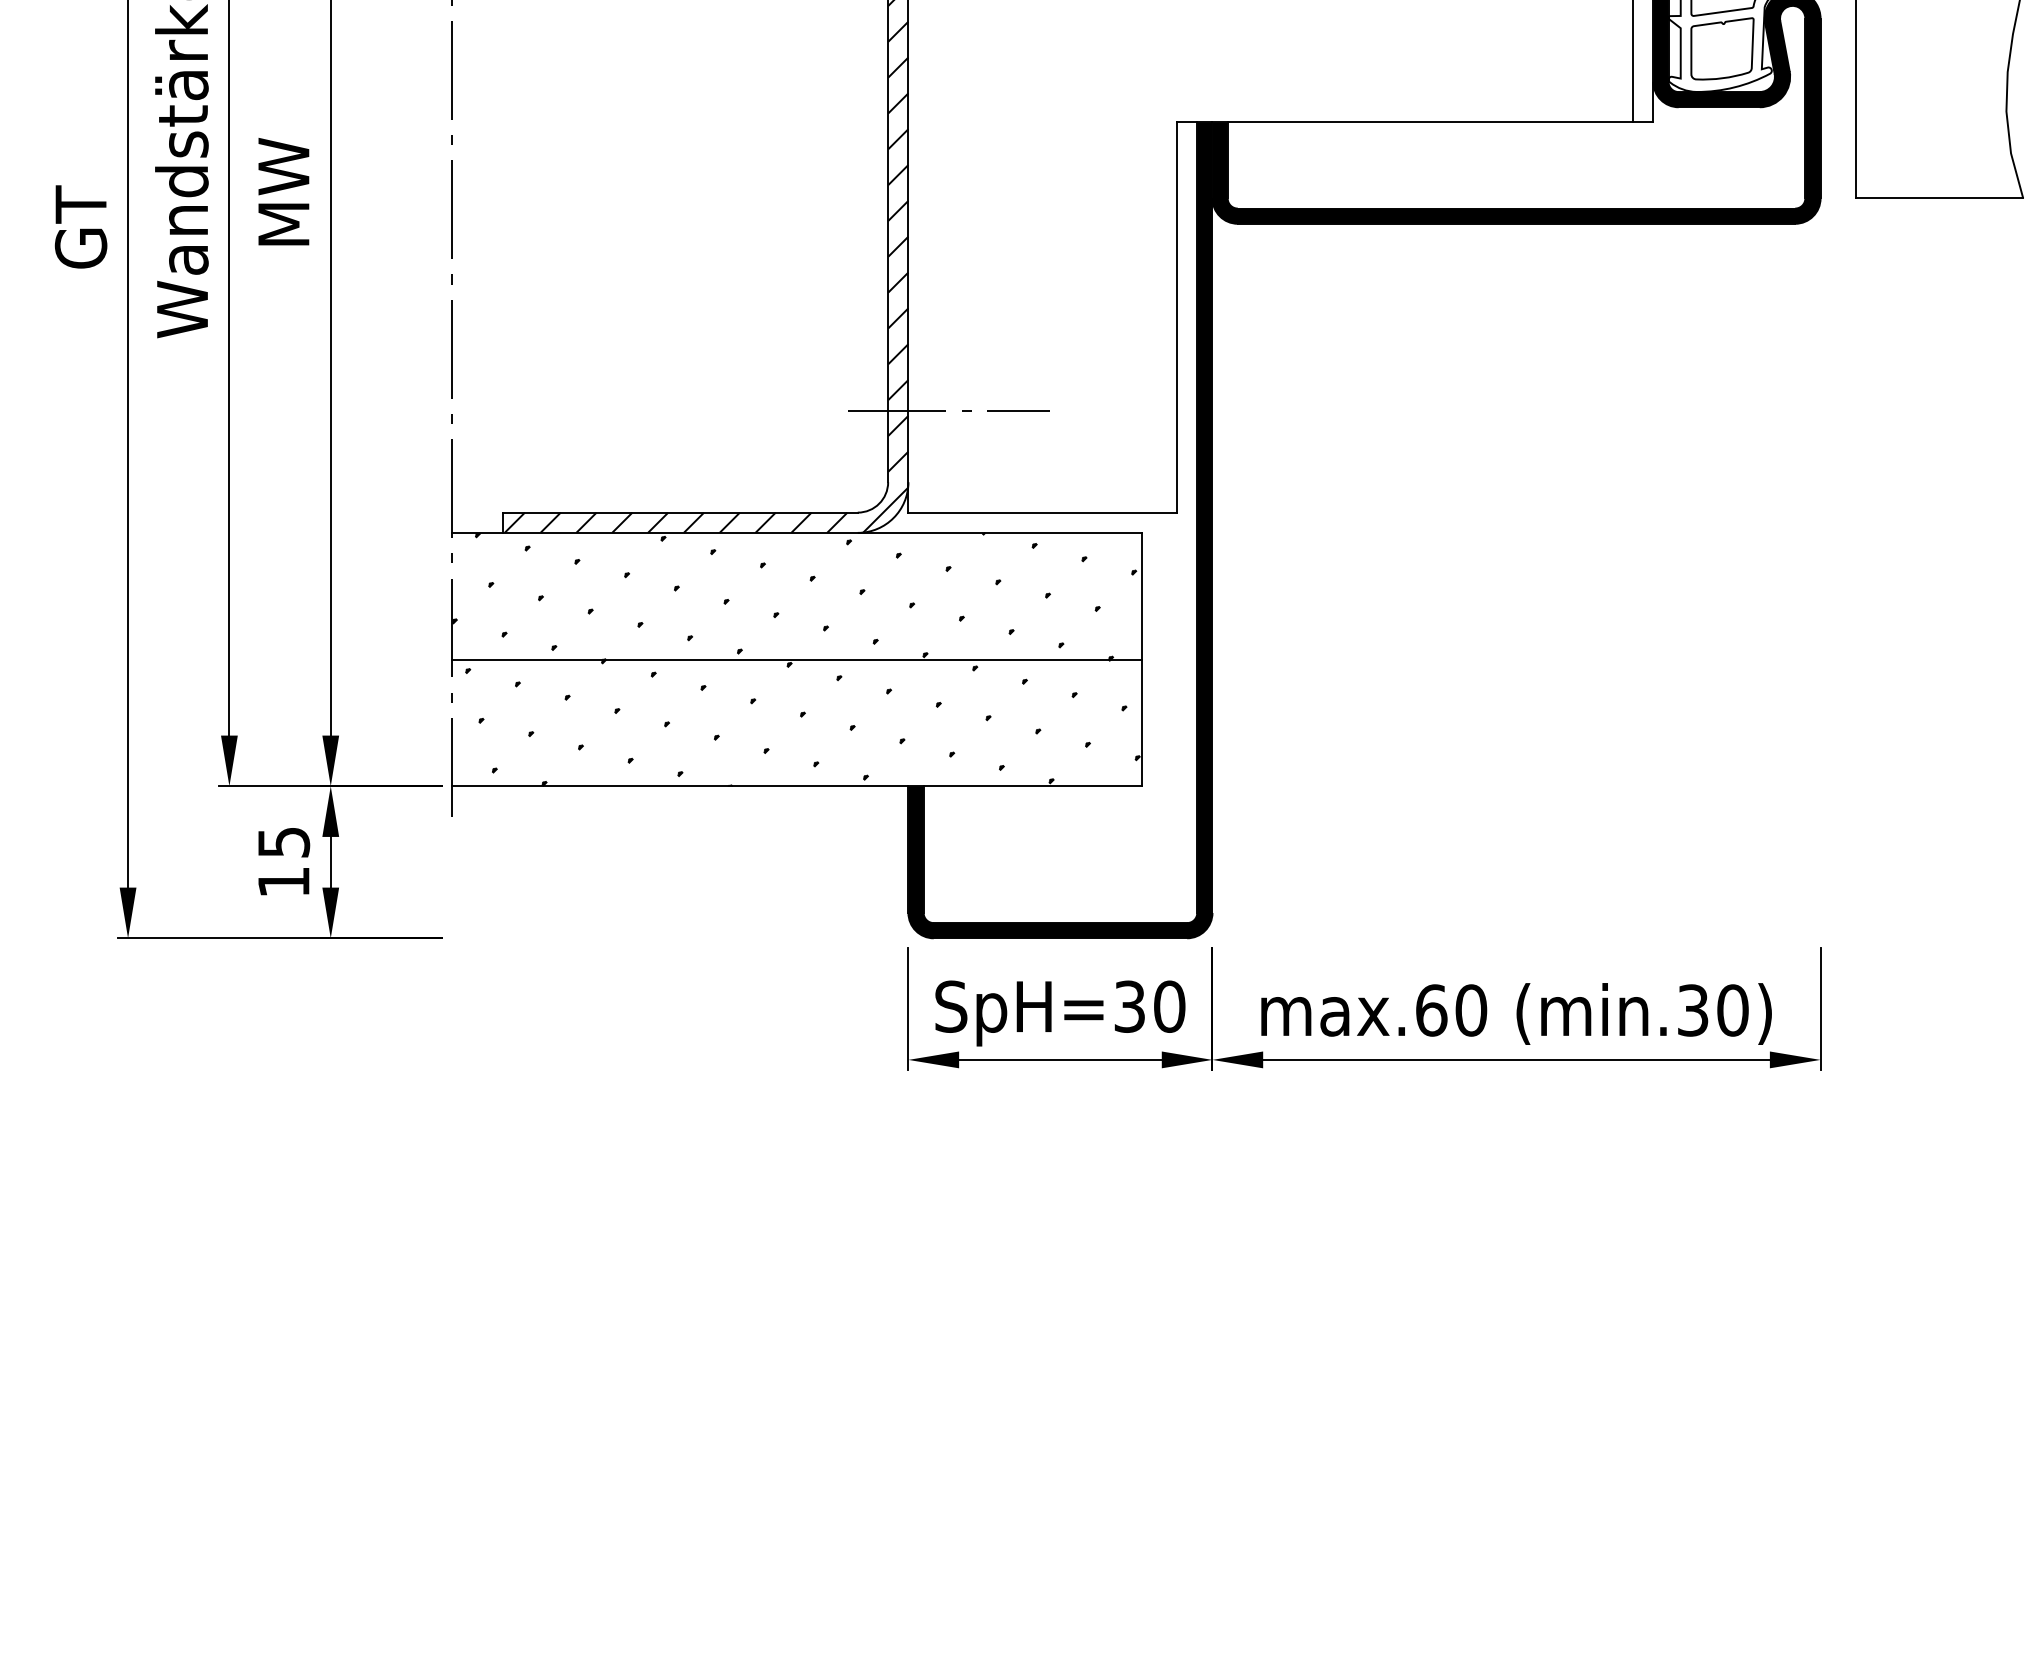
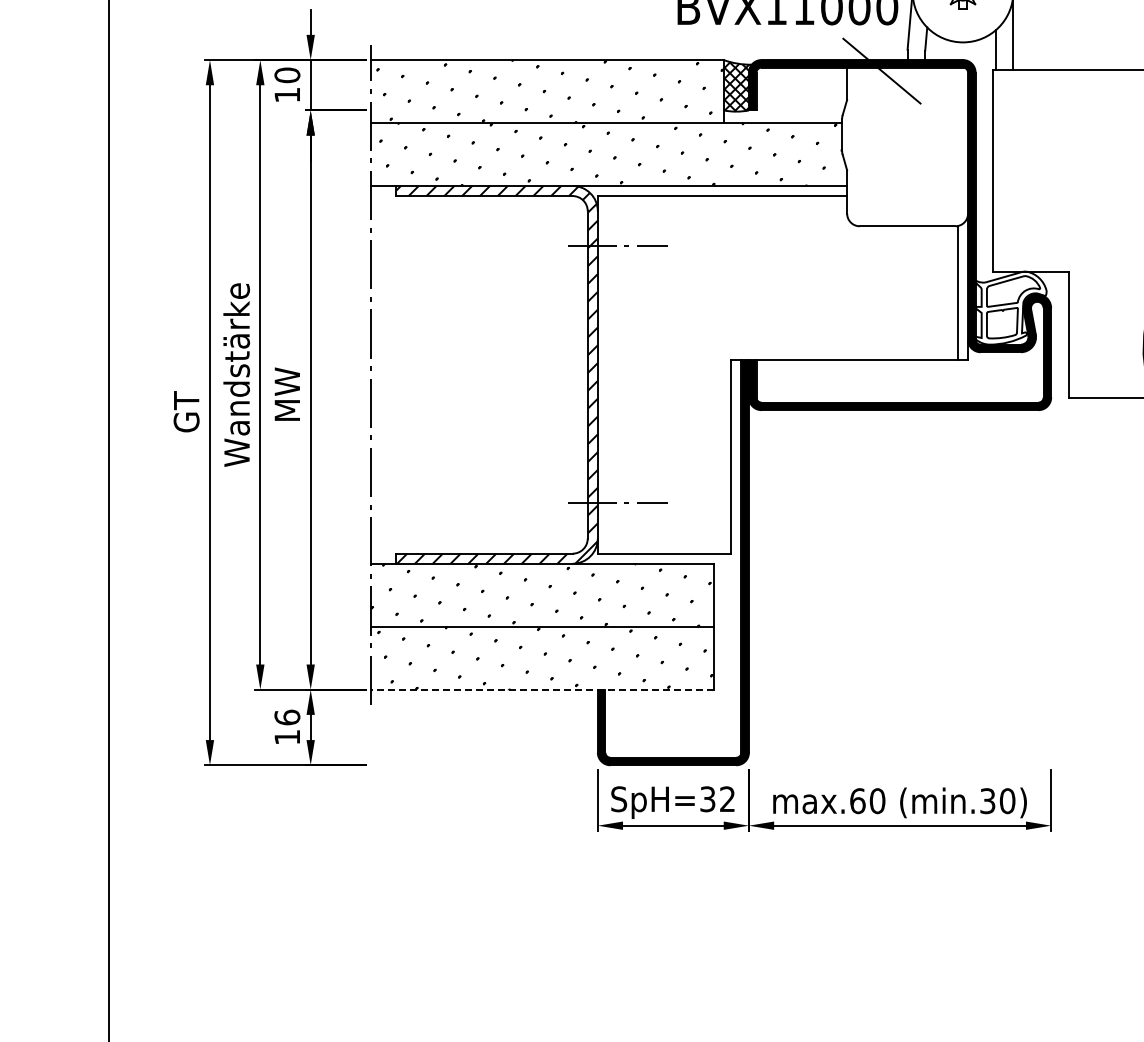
line: (795, 785) -> (541, 689), solid -> dashed
text: (284, 842) -> (287, 717), 15 -> 16
text: (1169, 1007) -> (727, 799), SpH=30 -> SpH=32

